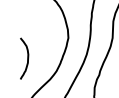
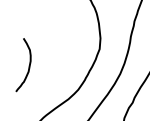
curve: (27, 58) -> (28, 66), moved

